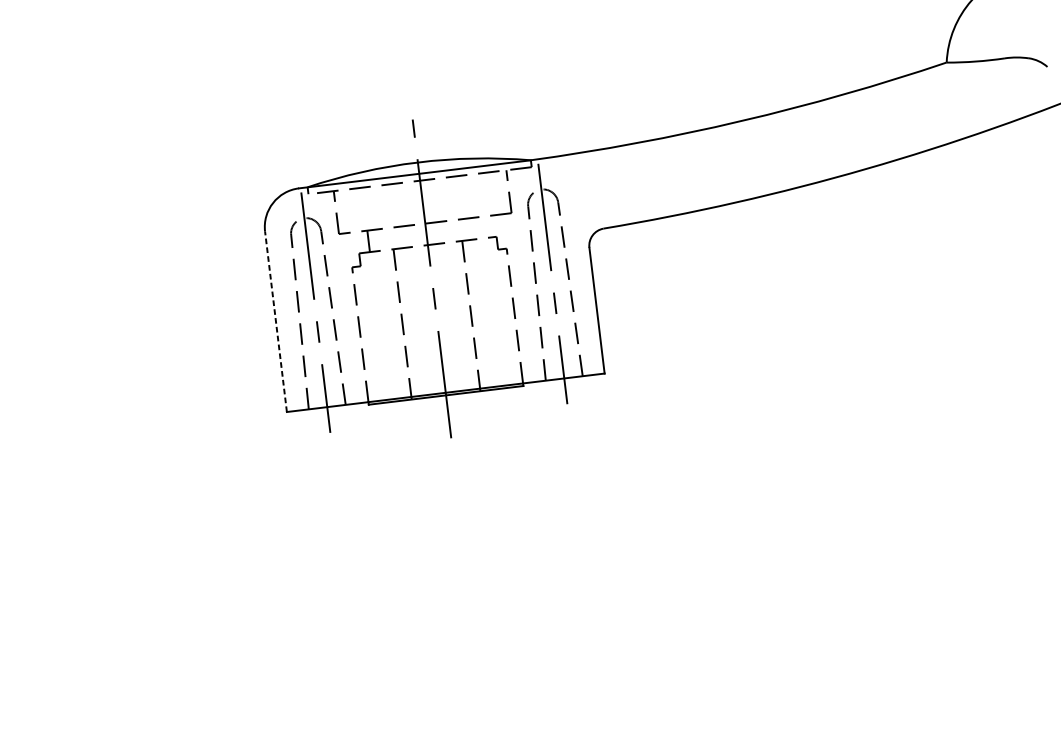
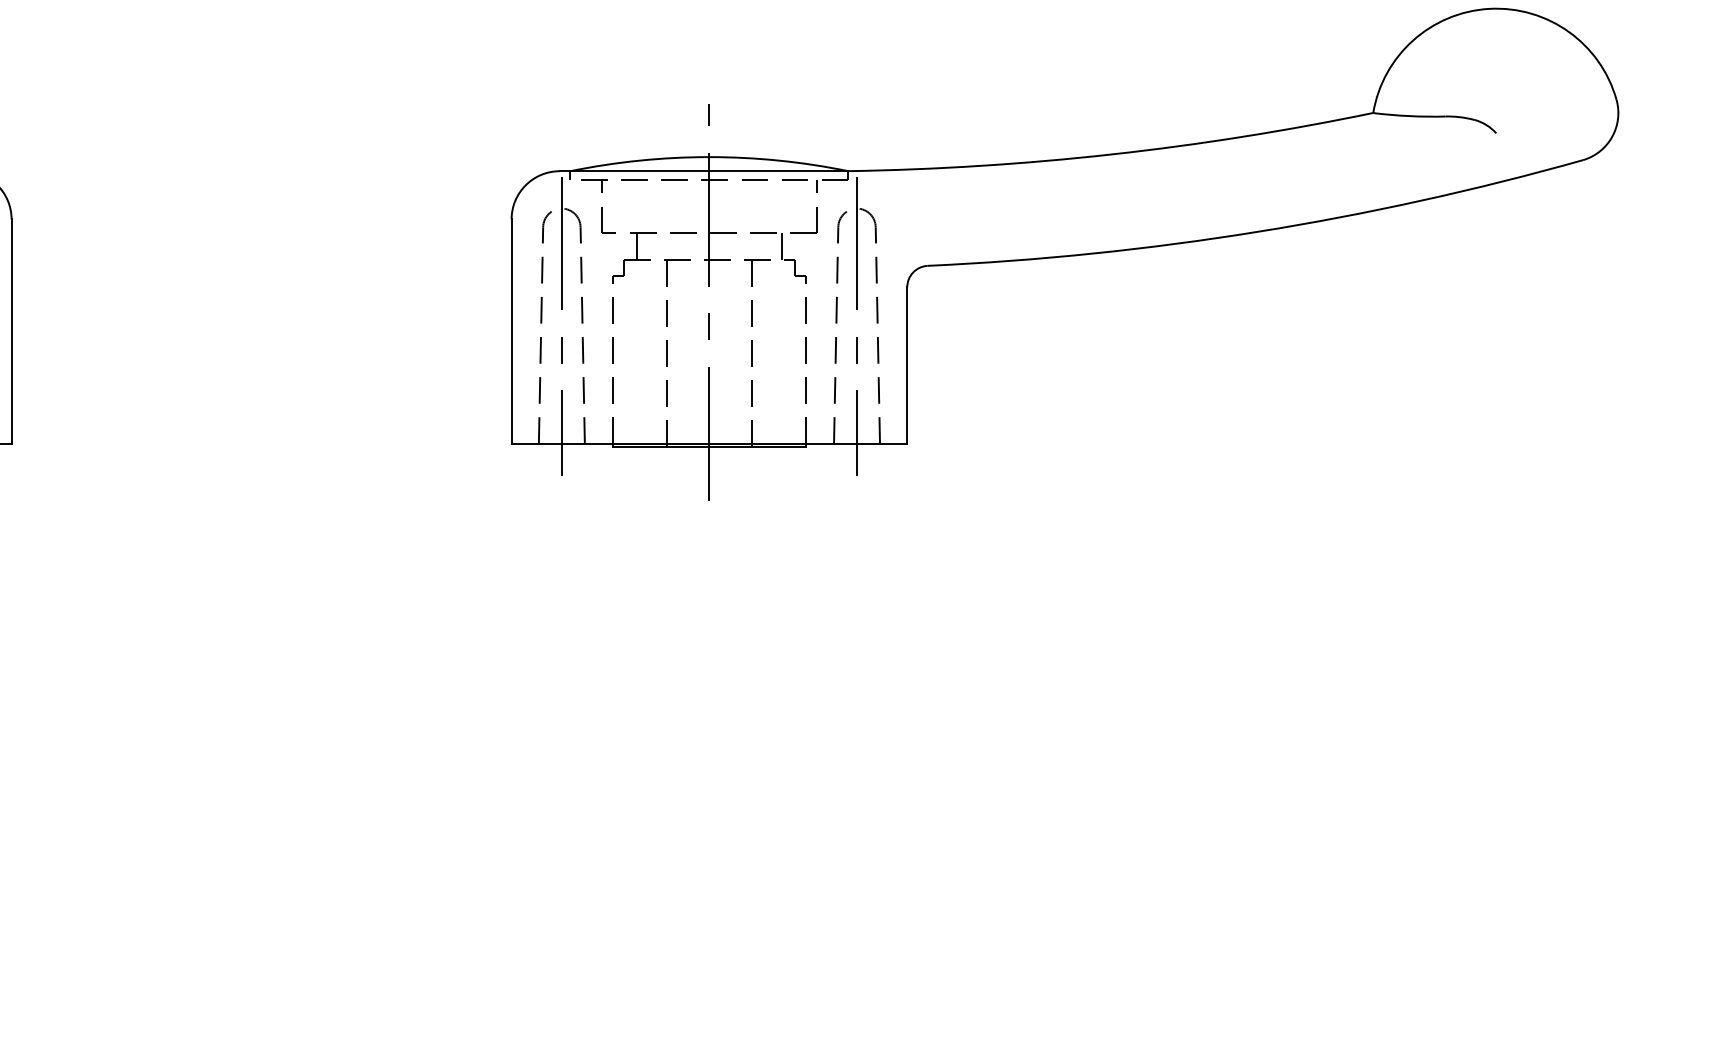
line: (484, 227) -> (781, 246), added
line: (275, 321) -> (511, 331), dashed -> solid

